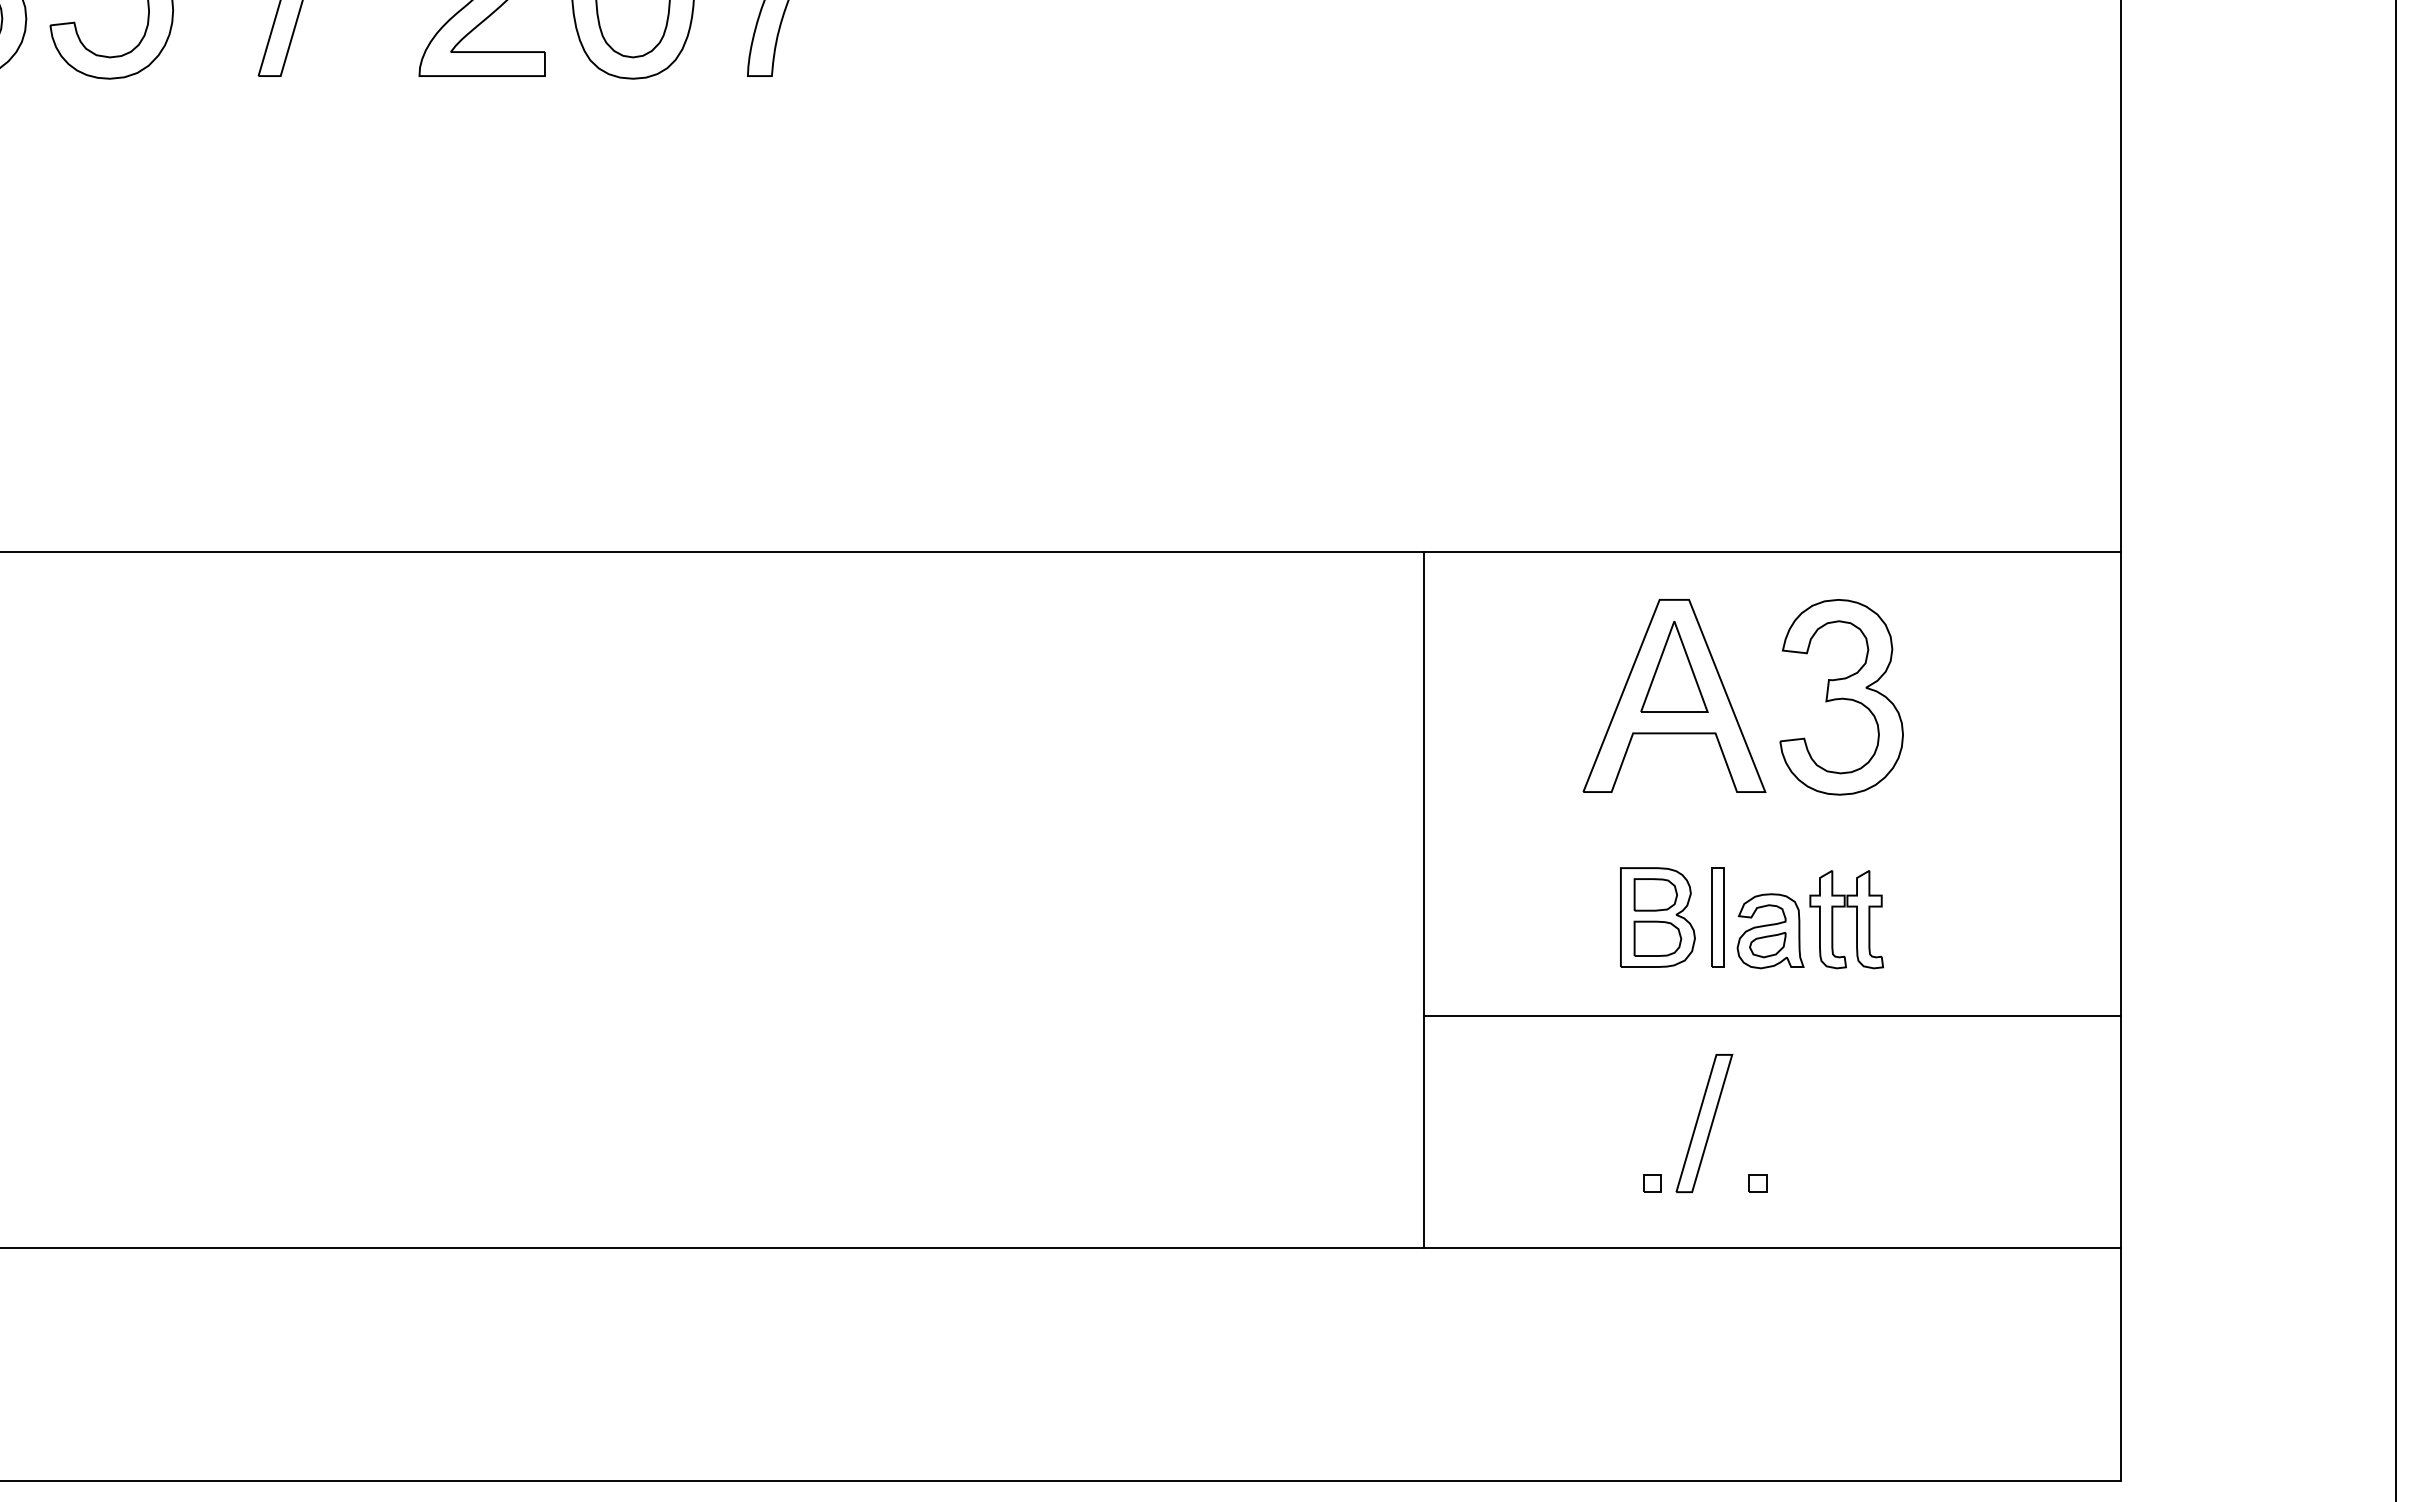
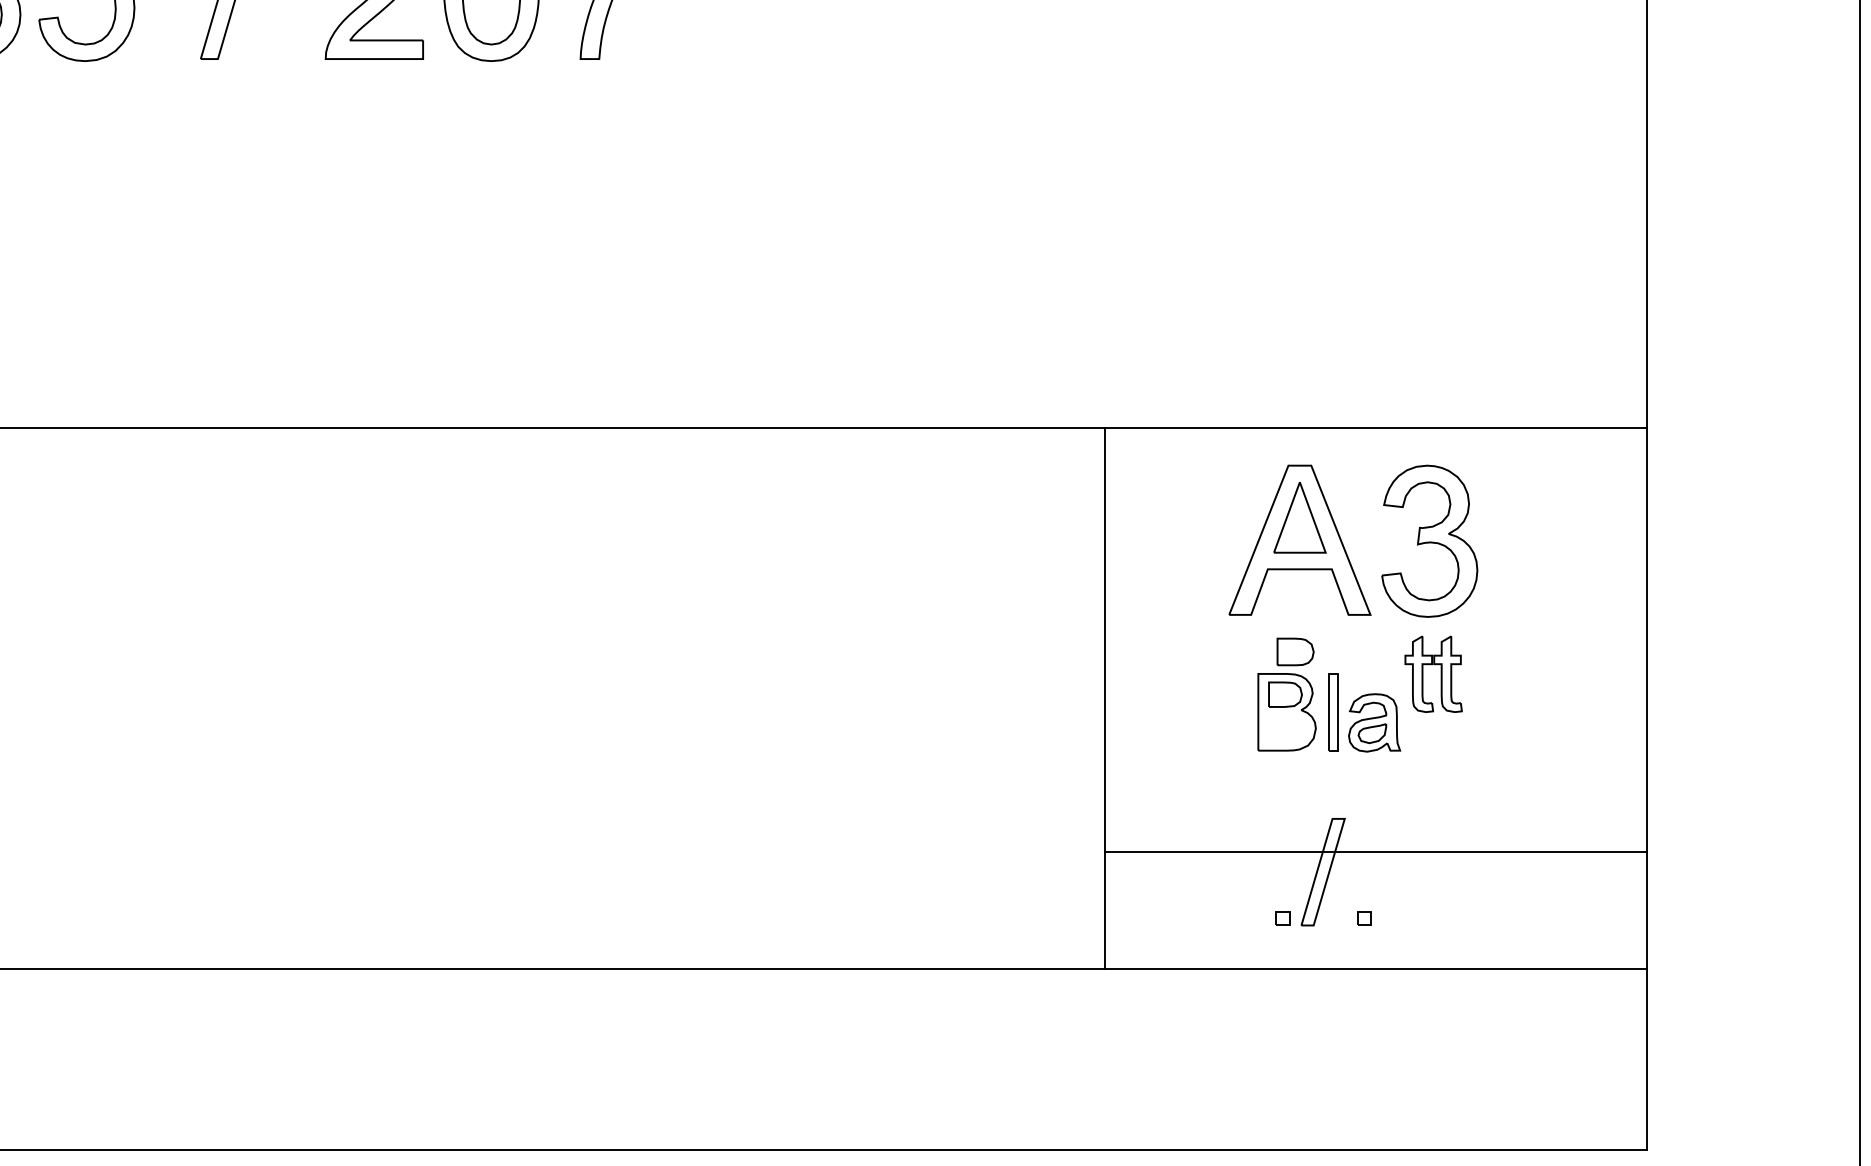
part: (1856, 919) -> (1441, 674), moved
part: (1657, 938) -> (1295, 651), moved
line: (1772, 1016) -> (1376, 852), moved

